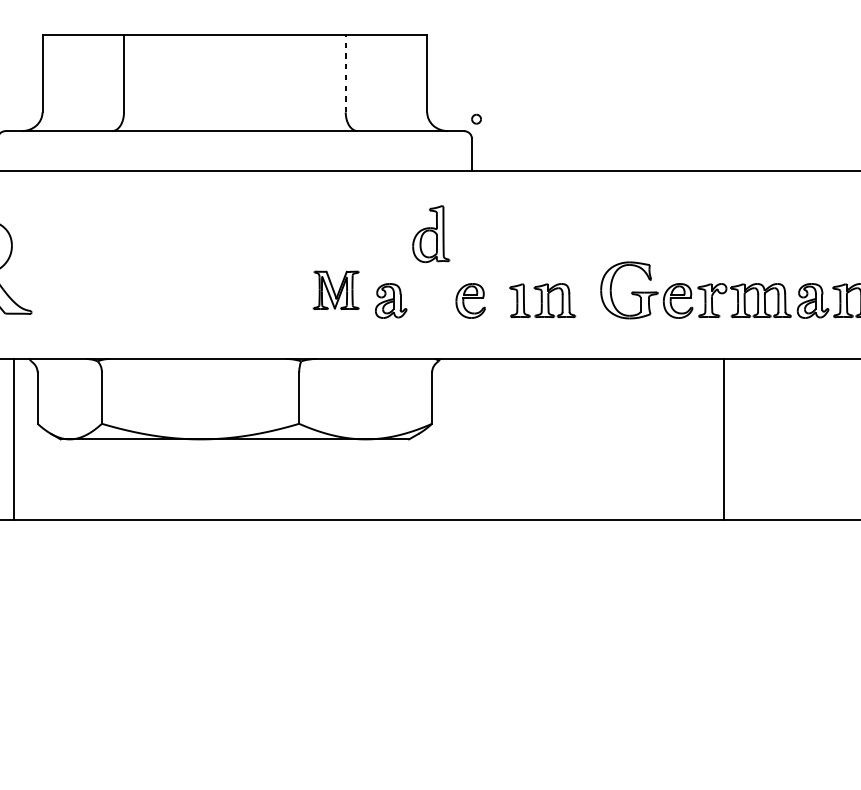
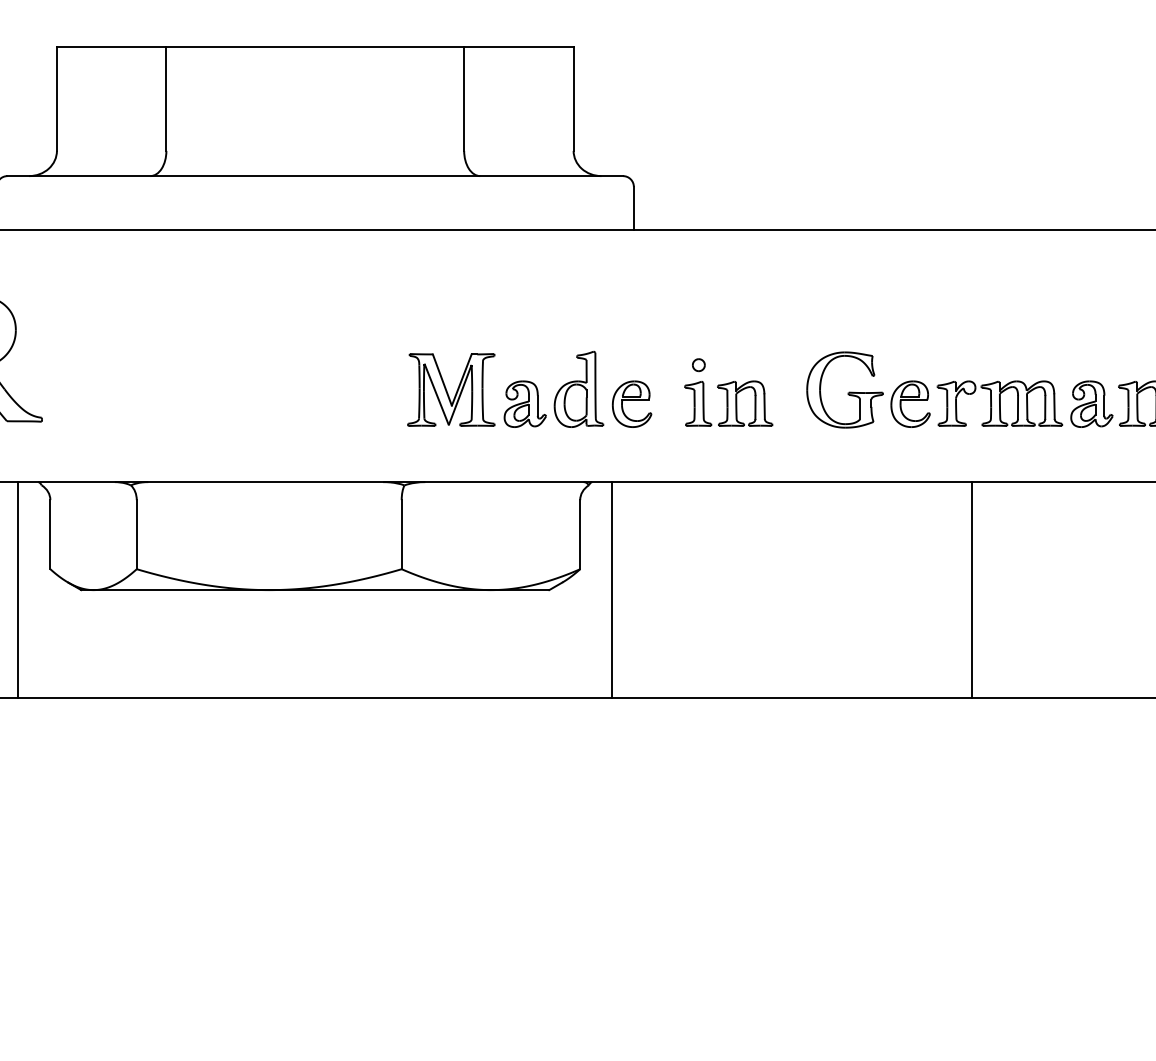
line: (345, 73) -> (464, 98), dashed -> solid
part: (476, 119) -> (698, 365), moved
part: (430, 233) -> (578, 388), moved
part: (336, 290) -> (451, 389), size x1.43
line: (456, 439) -> (612, 590), added

